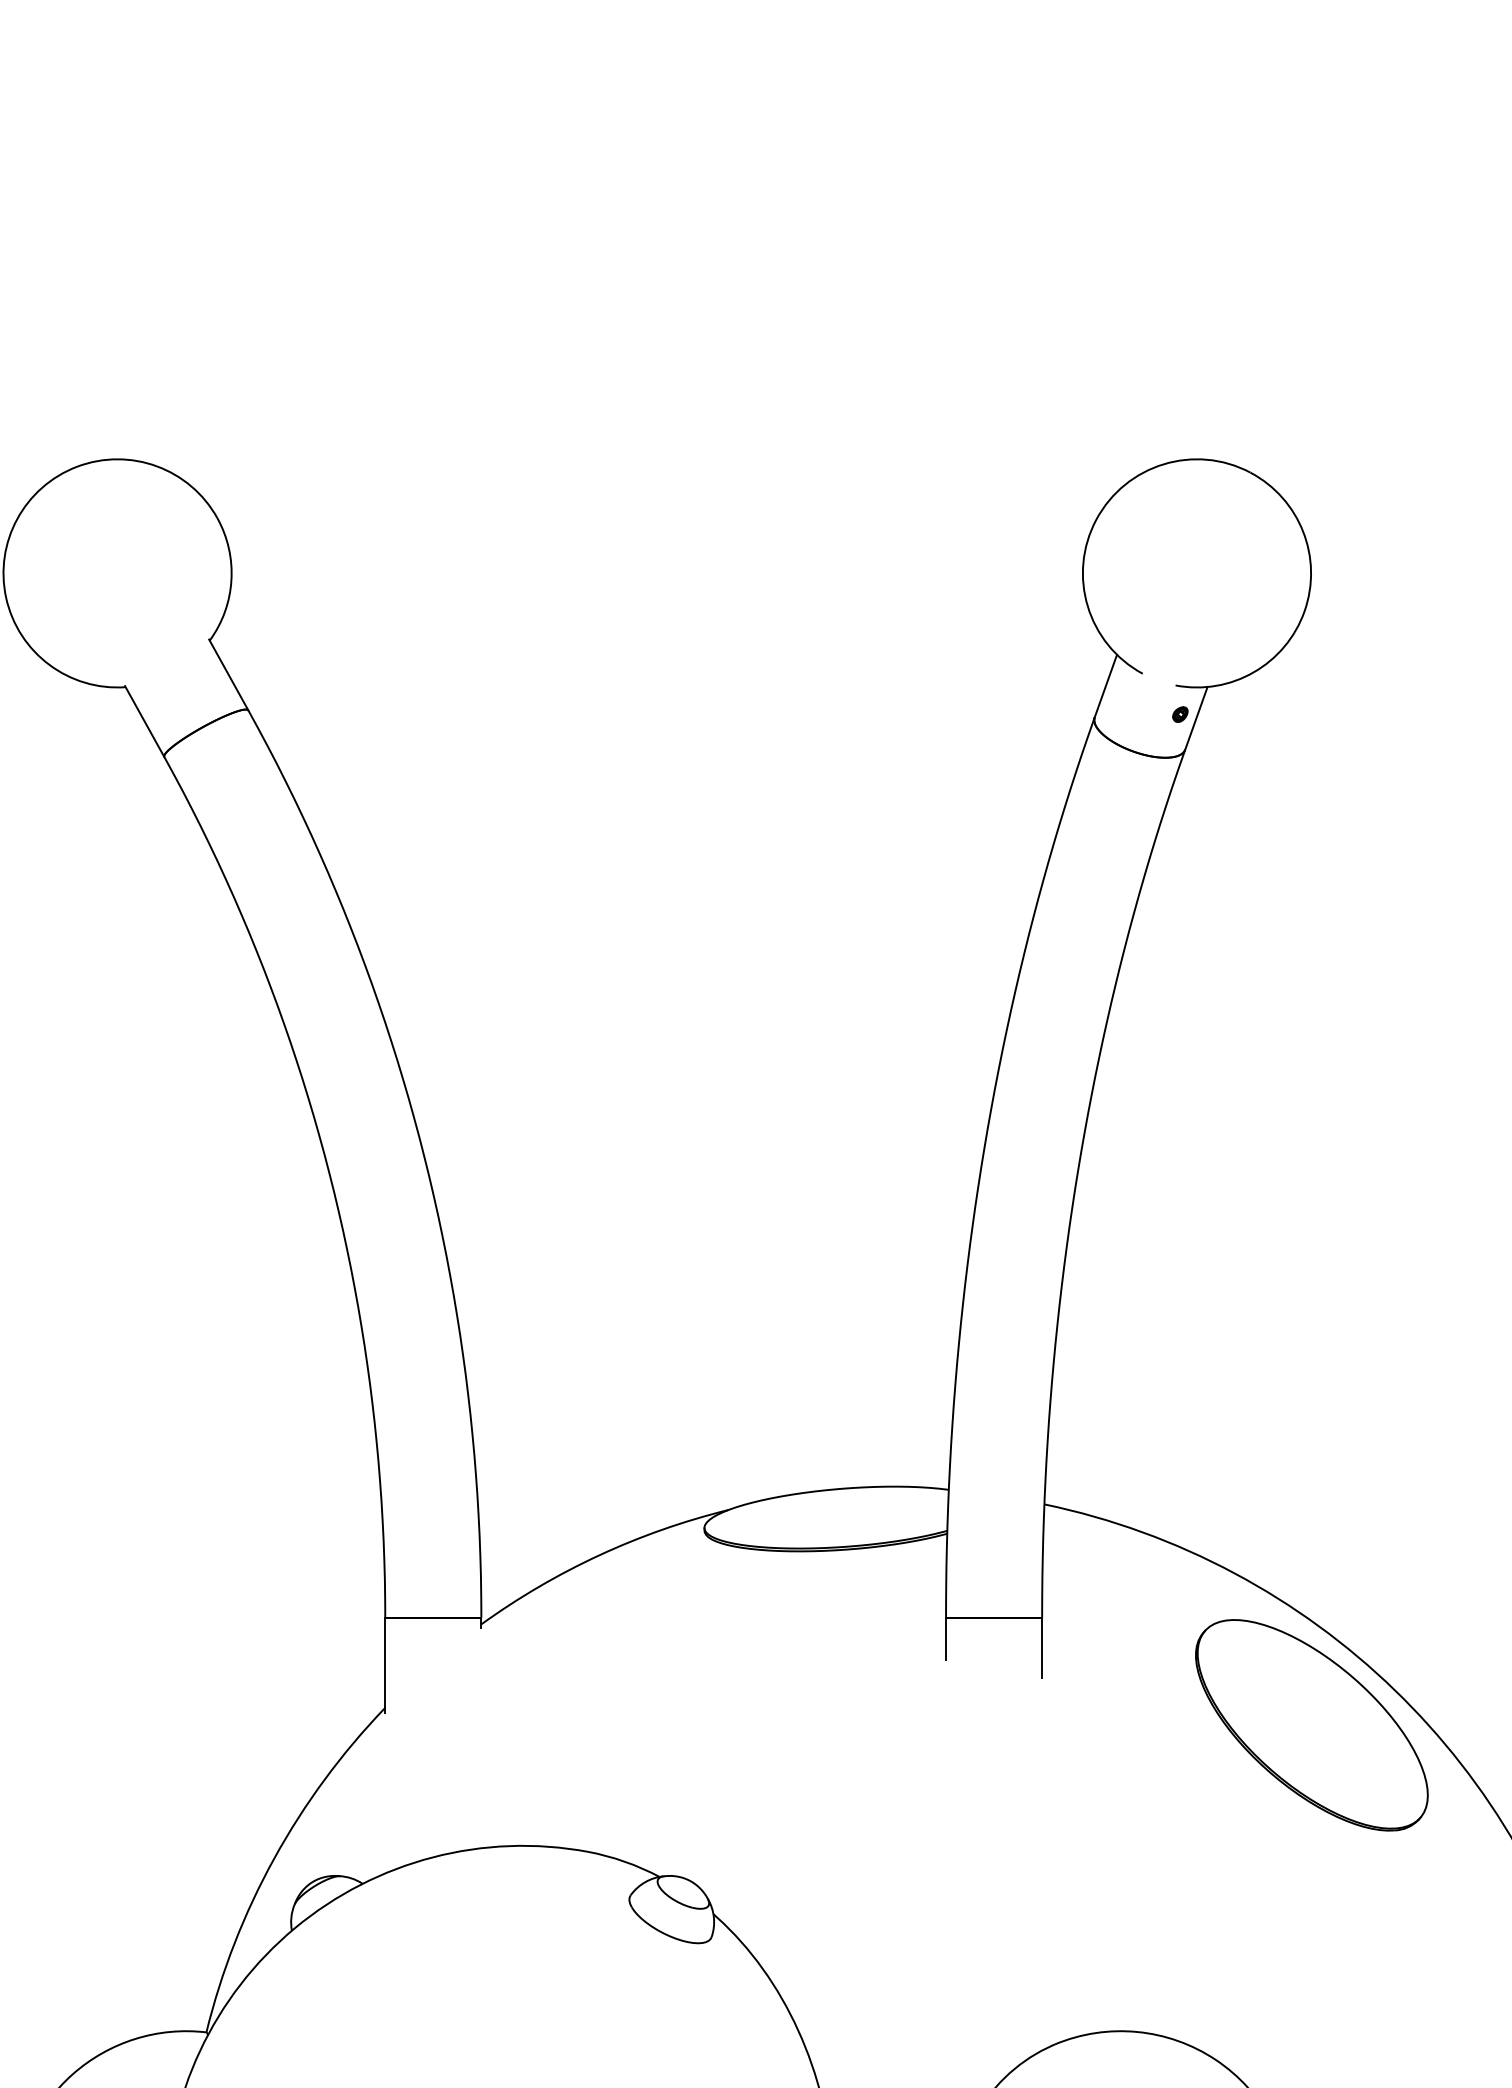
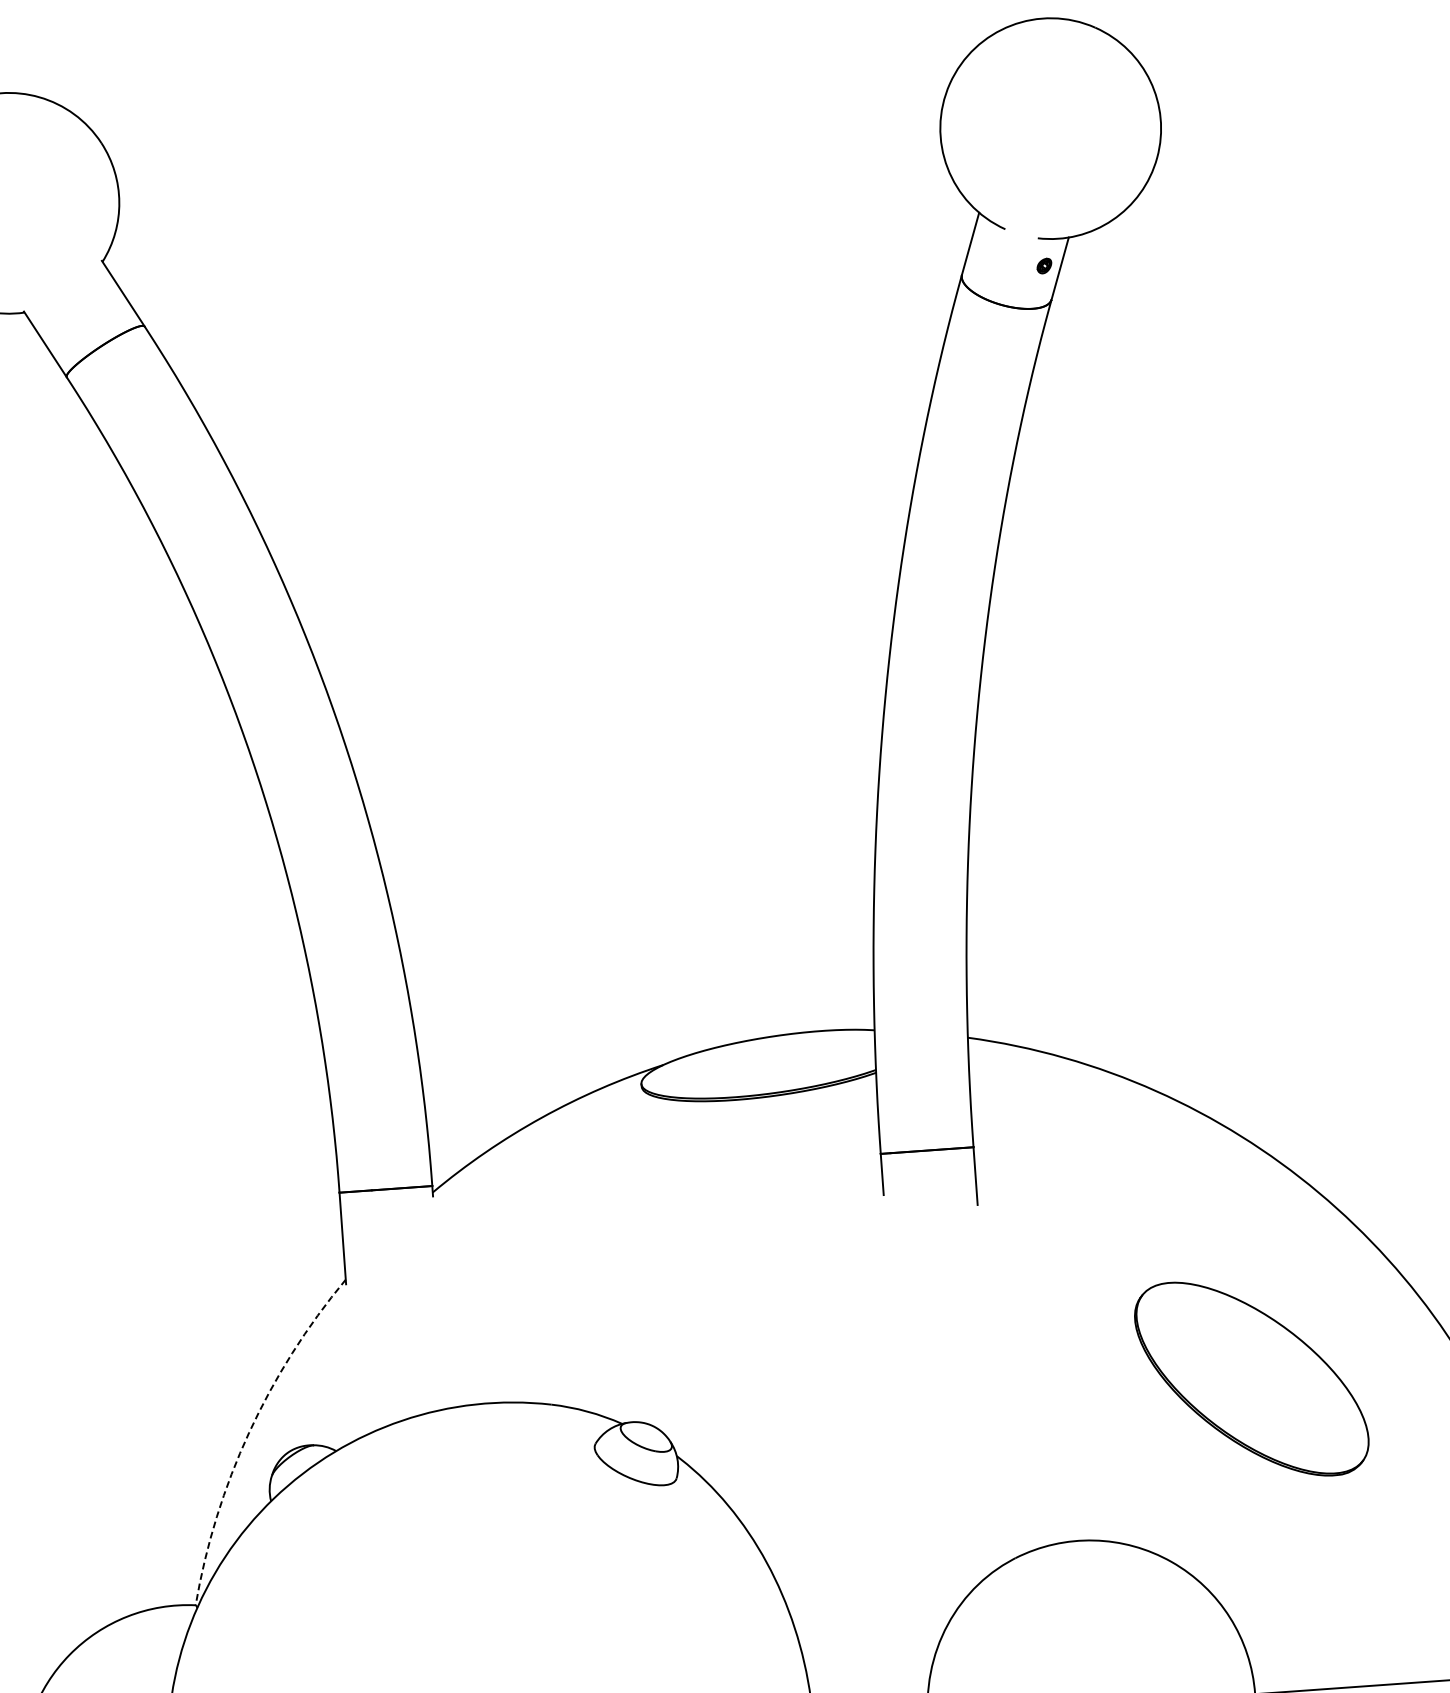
part: (1311, 1725) -> (1251, 1379), moved
arc: (274, 1858) -> (249, 1432), solid -> dashed

